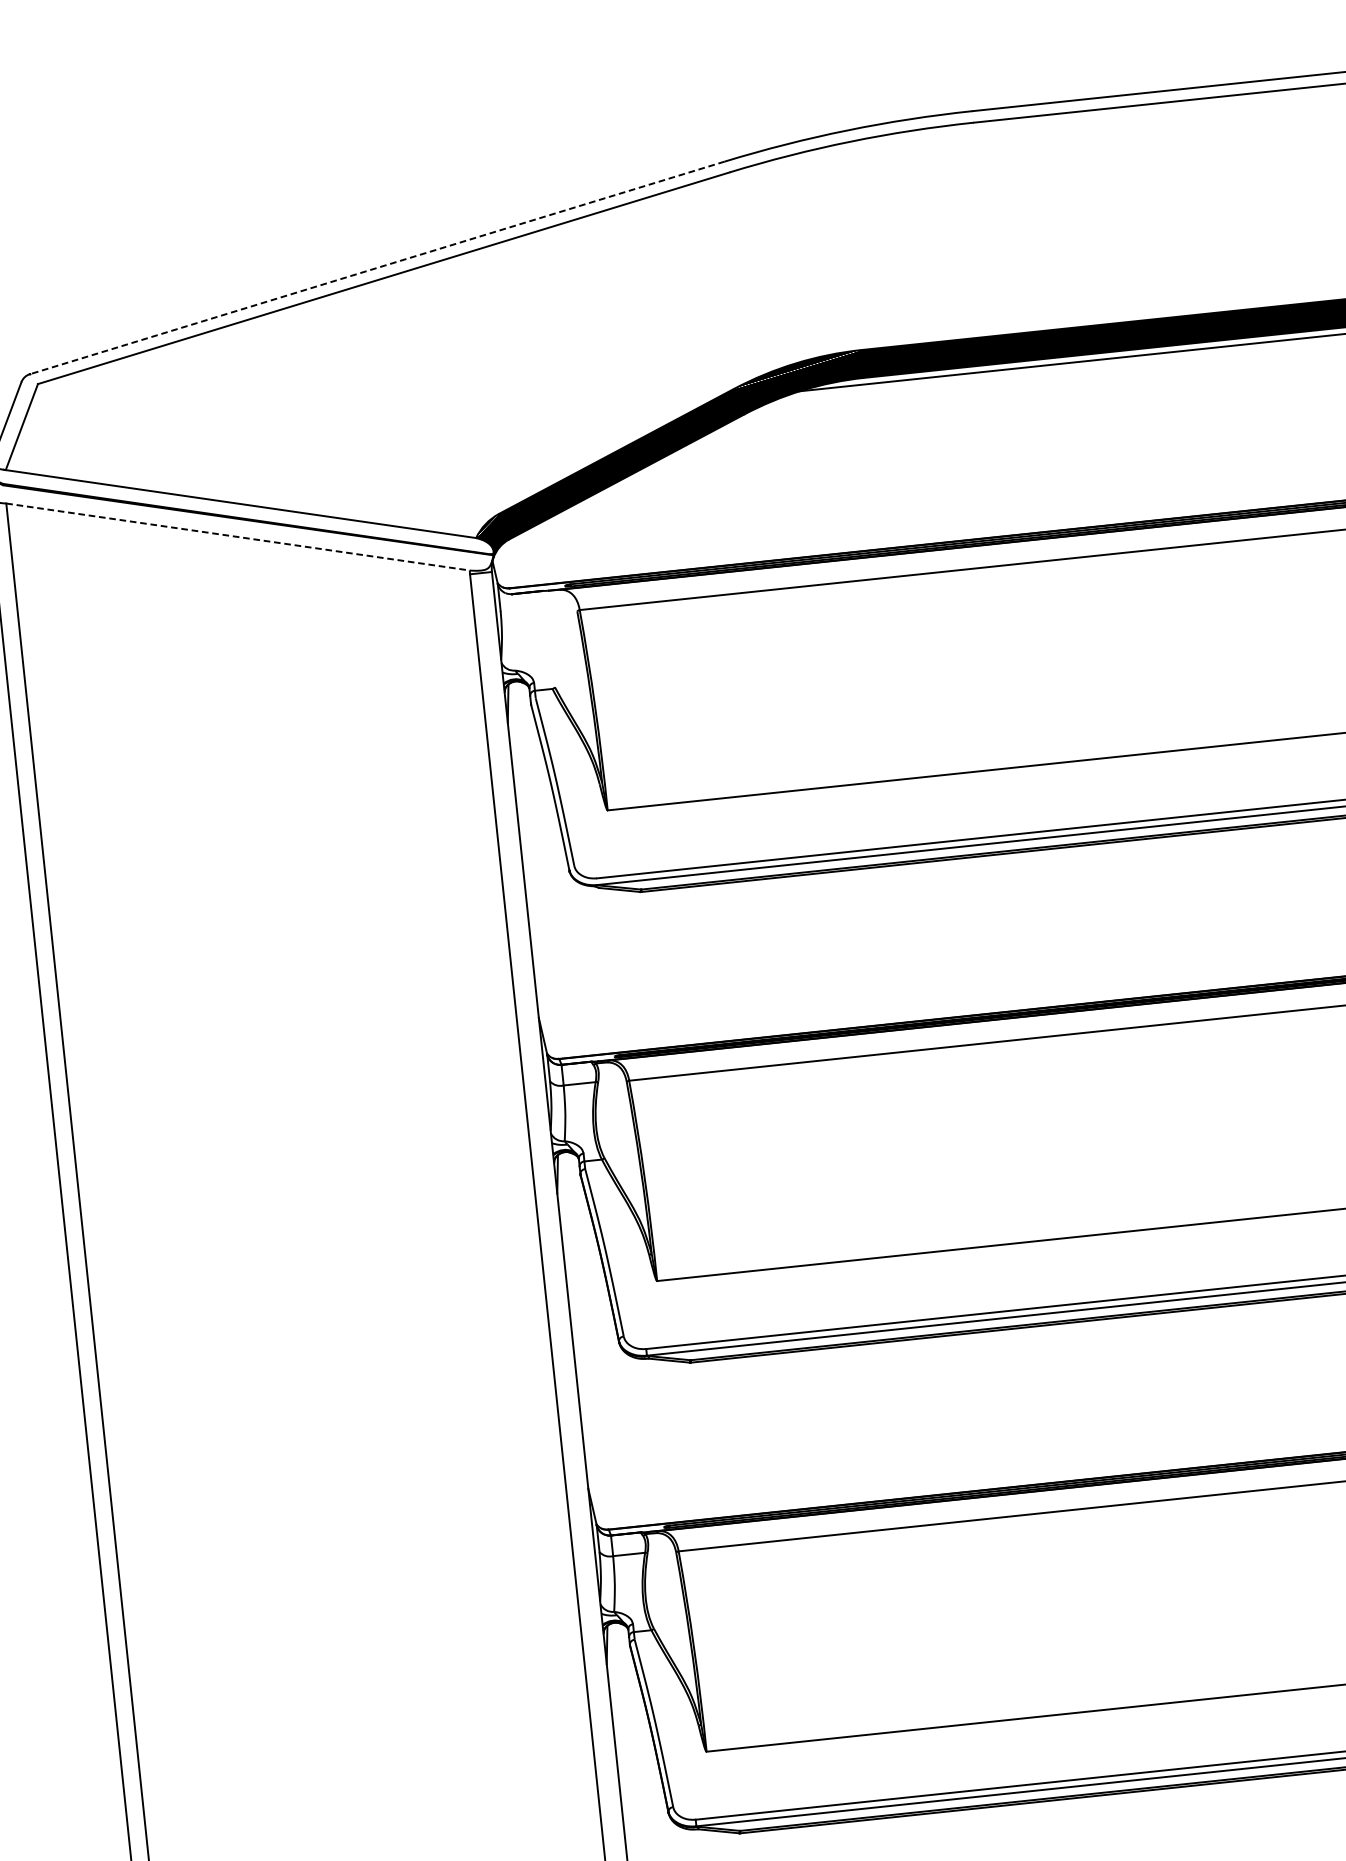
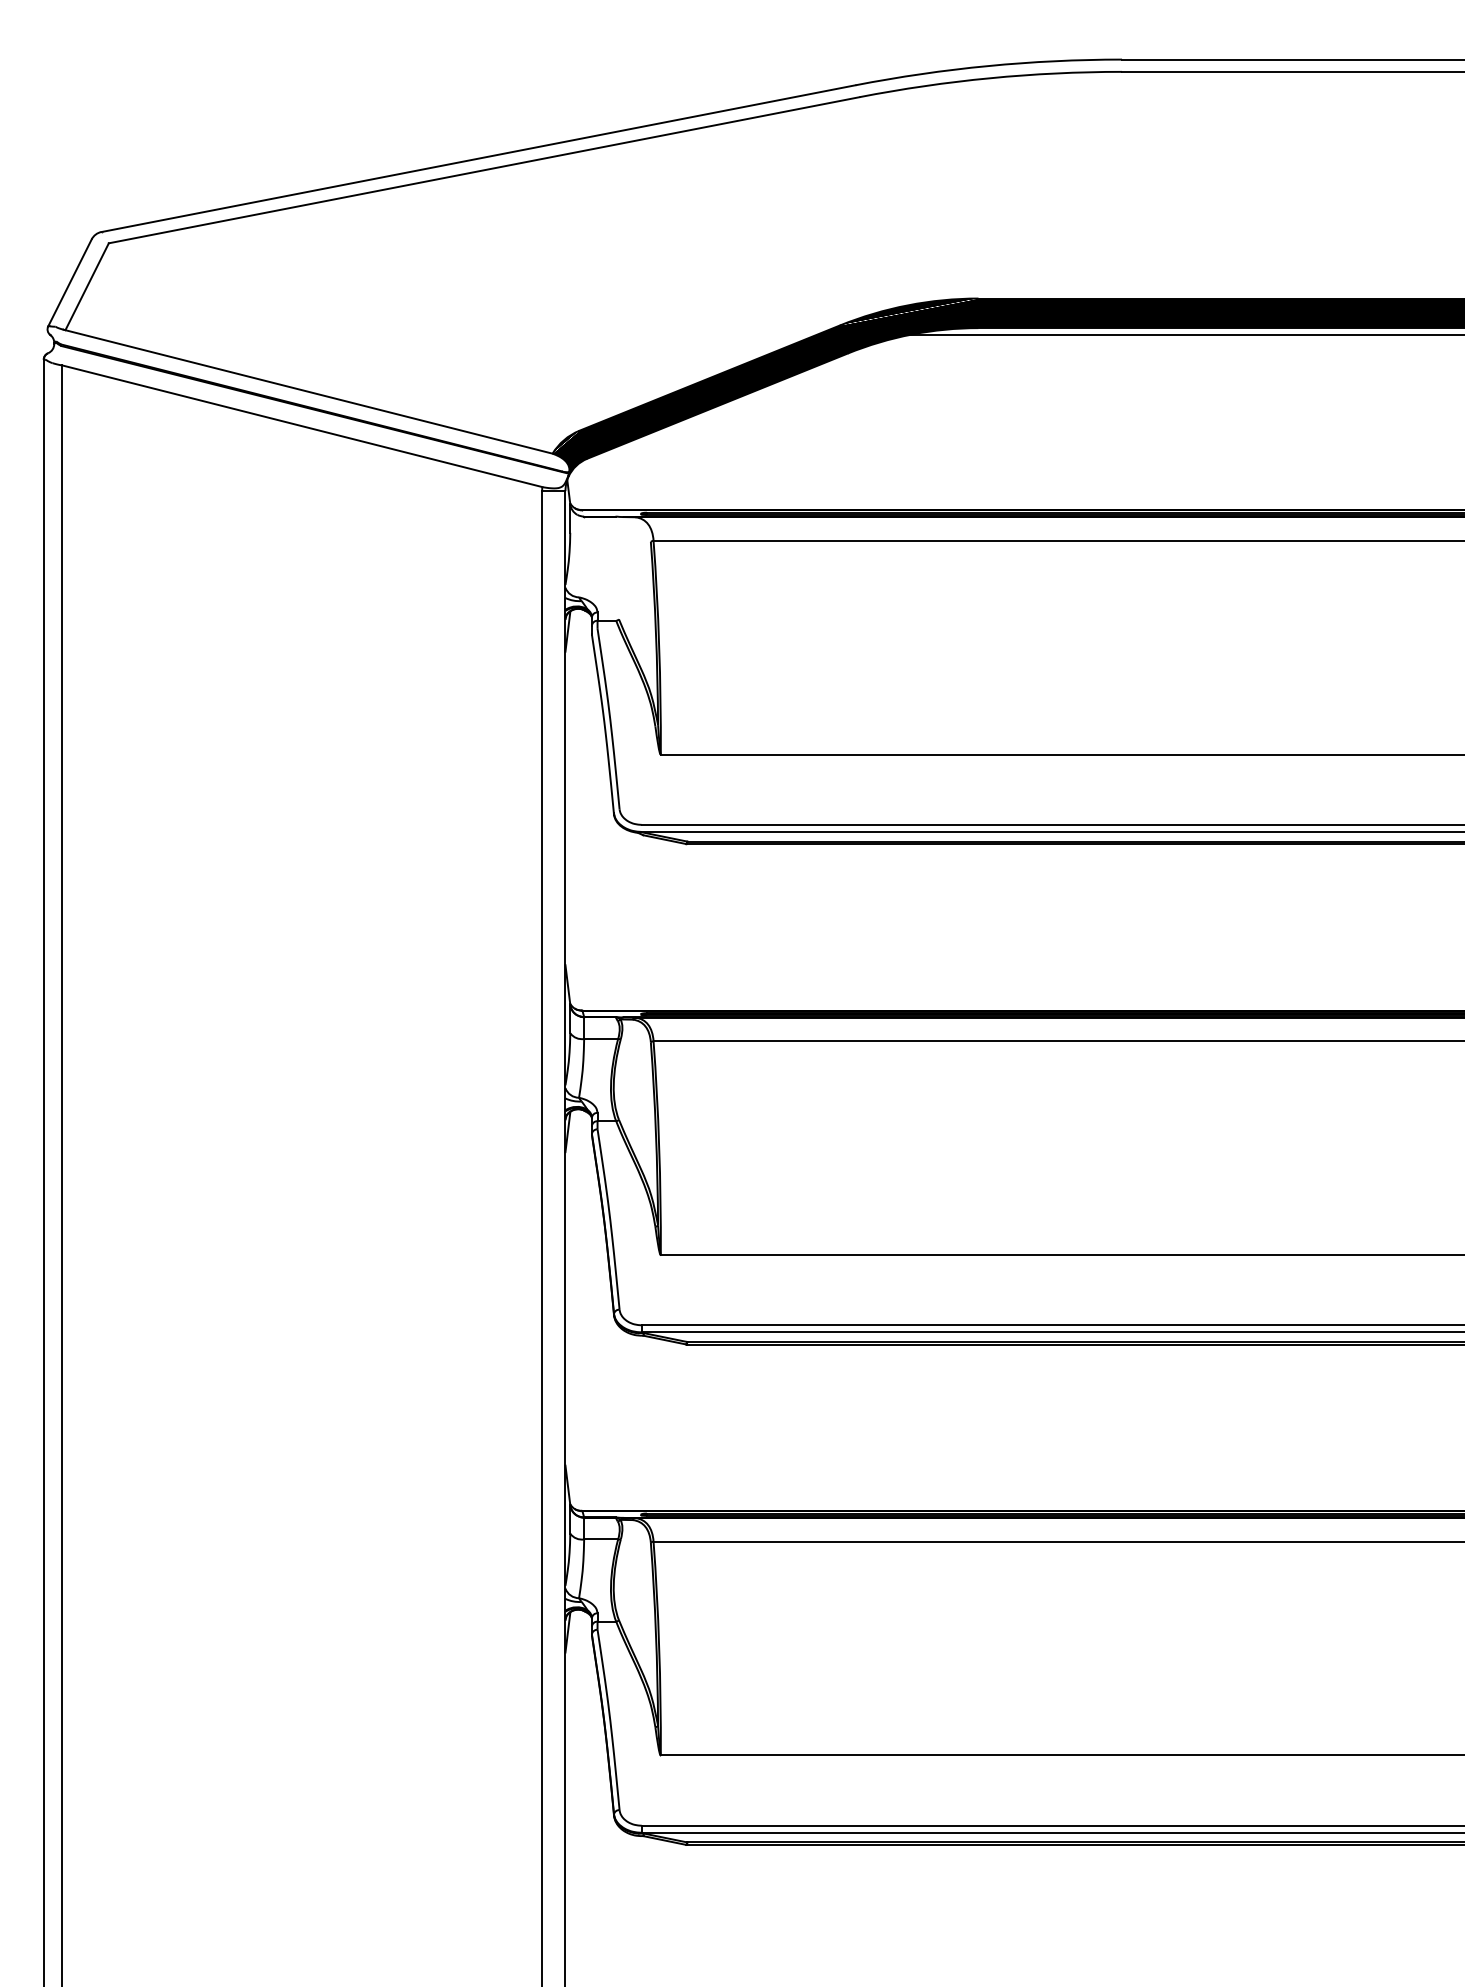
line: (377, 267) -> (478, 158), dashed -> solid
line: (238, 537) -> (302, 426), dashed -> solid

